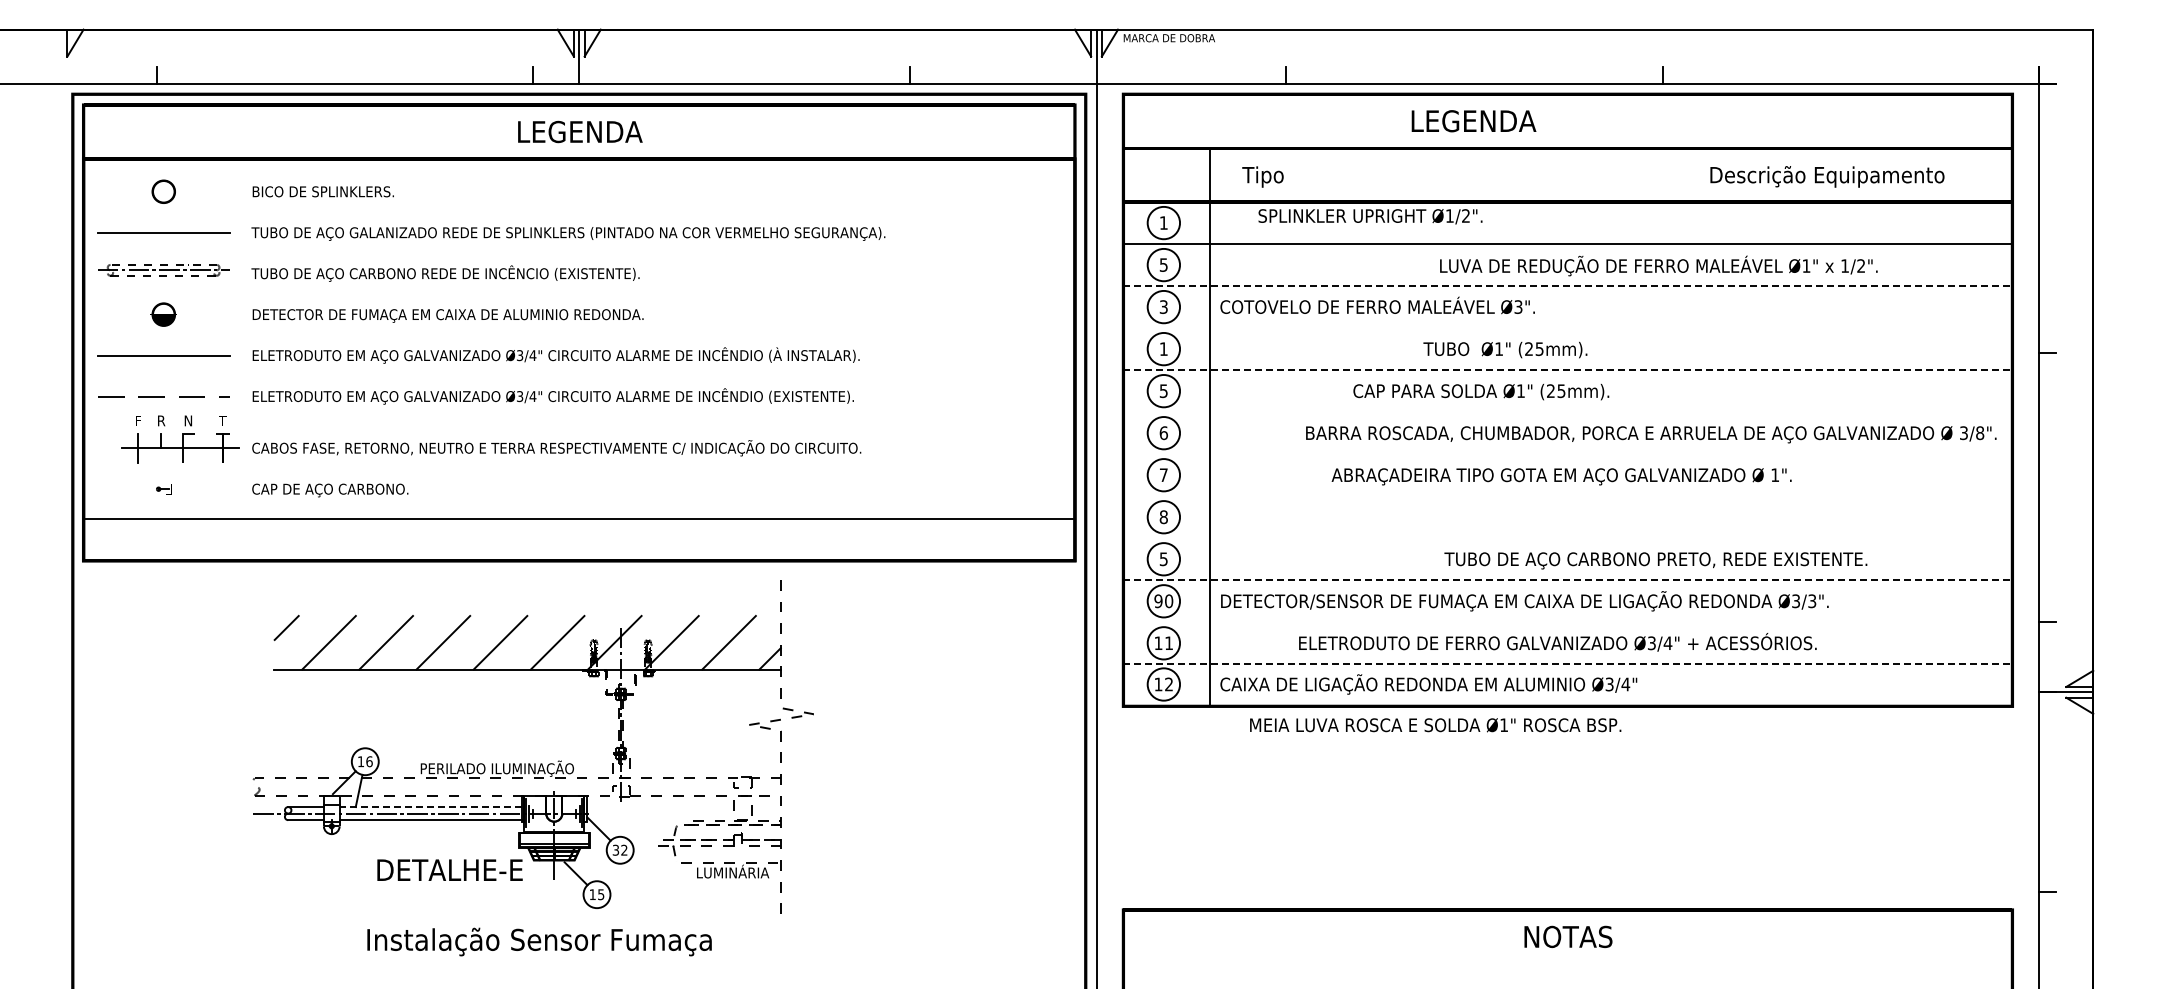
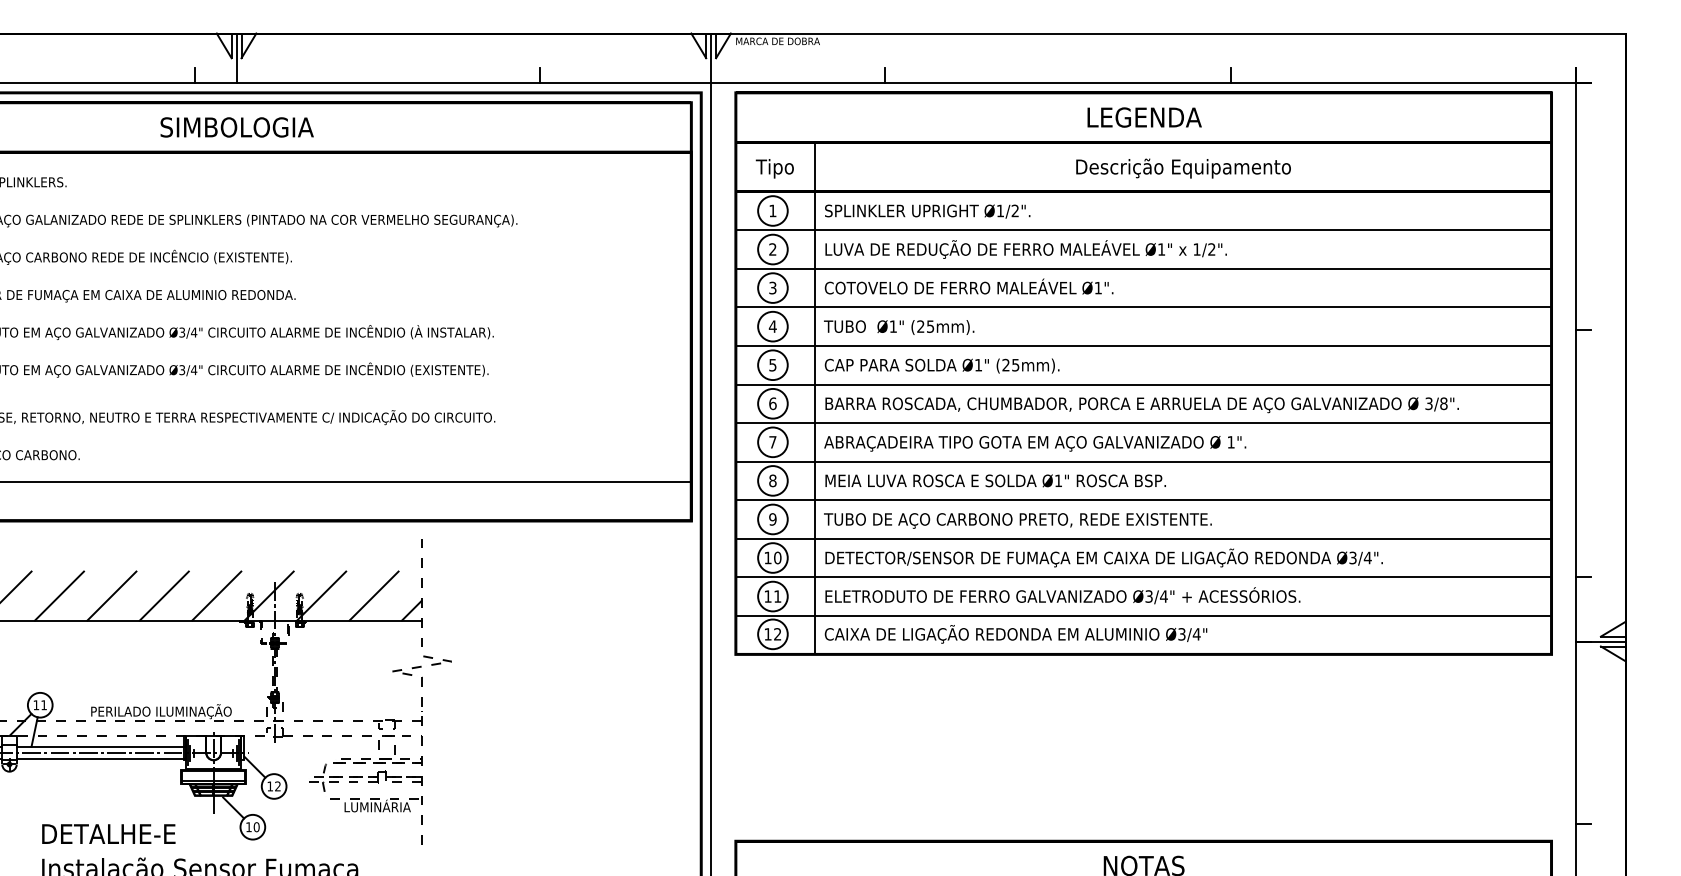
text: (1473, 121) -> (1144, 117), moved
text: (579, 131) -> (236, 126), LEGENDA -> SIMBOLOGIA
text: (1262, 176) -> (774, 168), moved
text: (1827, 176) -> (1183, 168), moved
text: (1370, 216) -> (927, 211), moved
text: (1163, 264) -> (772, 249), 5 -> 2
text: (1658, 265) -> (1025, 249), moved
line: (1568, 286) -> (1144, 269), dashed -> solid
text: (1518, 306) -> (1098, 287), Ø3". -> Ø1".
line: (1567, 328) -> (1143, 307), added
text: (1163, 348) -> (772, 326), 1 -> 4
text: (1505, 349) -> (899, 327), moved
line: (1568, 370) -> (1144, 346), dashed -> solid
text: (1481, 392) -> (942, 366), moved
line: (1567, 412) -> (1143, 384), added
text: (1651, 434) -> (1142, 404), moved
line: (1567, 454) -> (1143, 423), added
text: (1561, 476) -> (1035, 443), moved
line: (1567, 496) -> (1143, 461), added
line: (1567, 538) -> (1143, 500), added
text: (1163, 558) -> (772, 518), 5 -> 9
text: (1655, 560) -> (1017, 520), moved
line: (1568, 580) -> (1144, 538), dashed -> solid
text: (1158, 601) -> (768, 558), 90 -> 10
text: (1811, 601) -> (1367, 558), Ø3/3". -> Ø3/4".
line: (1567, 622) -> (1143, 577), added
text: (1557, 642) -> (1062, 595), moved
line: (1568, 664) -> (1144, 616), dashed -> solid
text: (1435, 725) -> (995, 481), moved
text: (369, 761) -> (44, 705), 16 -> 11
line: (430, 807) -> (100, 747), dashed -> solid
text: (615, 849) -> (269, 785), 32 -> 12
text: (449, 869) -> (108, 833), moved
text: (601, 894) -> (256, 827), 15 -> 10

